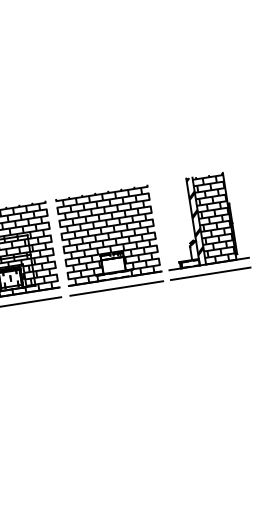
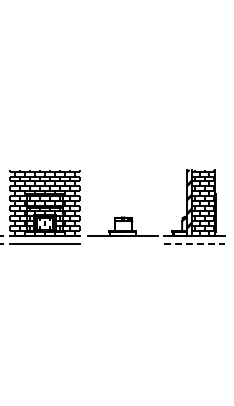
hatch: (107, 234) -> (122, 202), removed
line: (210, 273) -> (194, 243), solid -> dashed
line: (116, 288) -> (122, 243), removed

